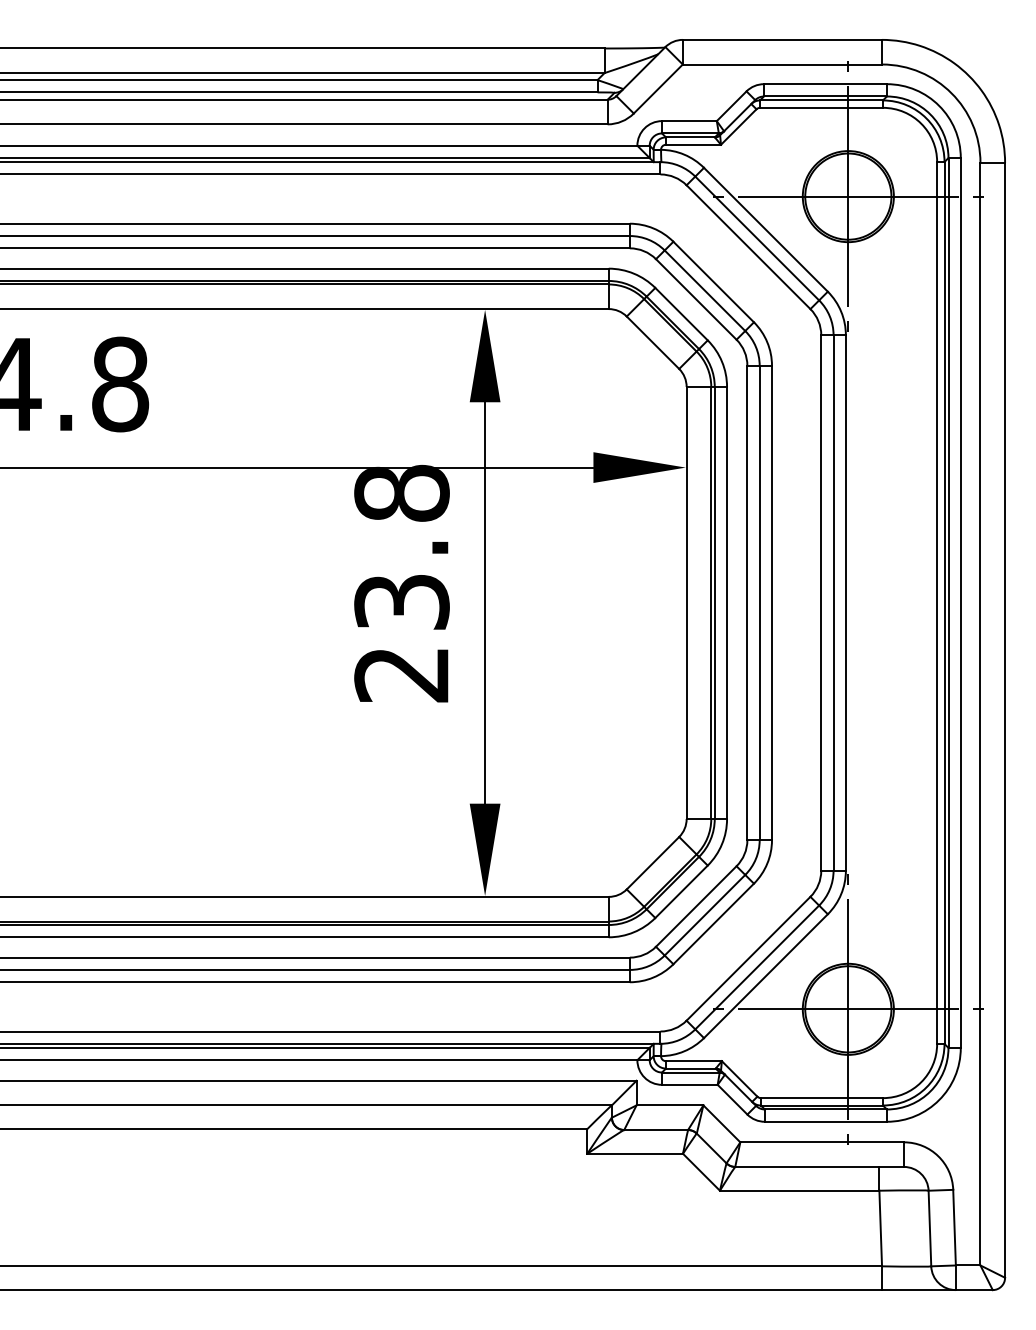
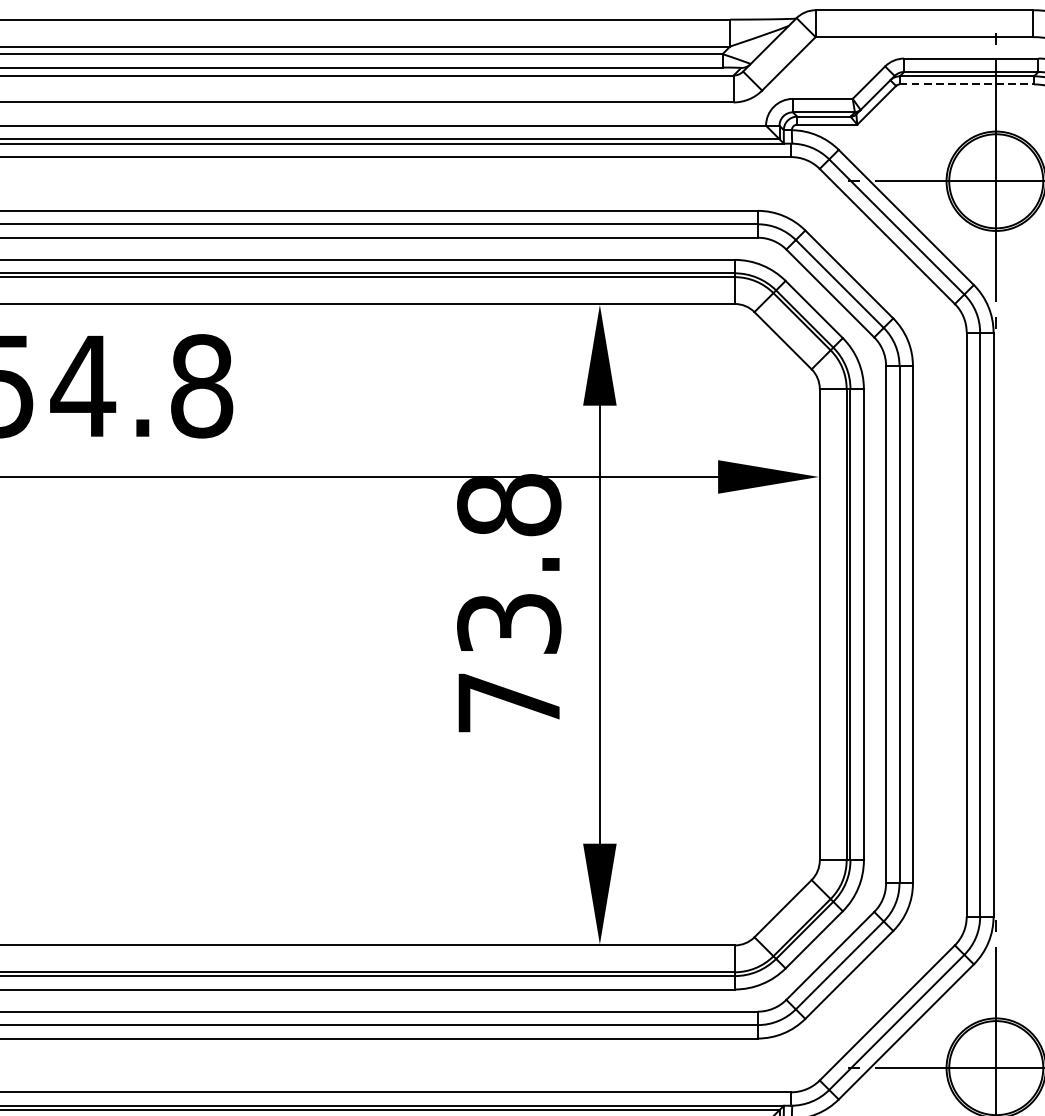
line: (821, 107) -> (966, 84), solid -> dashed
text: (401, 675) -> (508, 703), 23.8 -> 73.8

